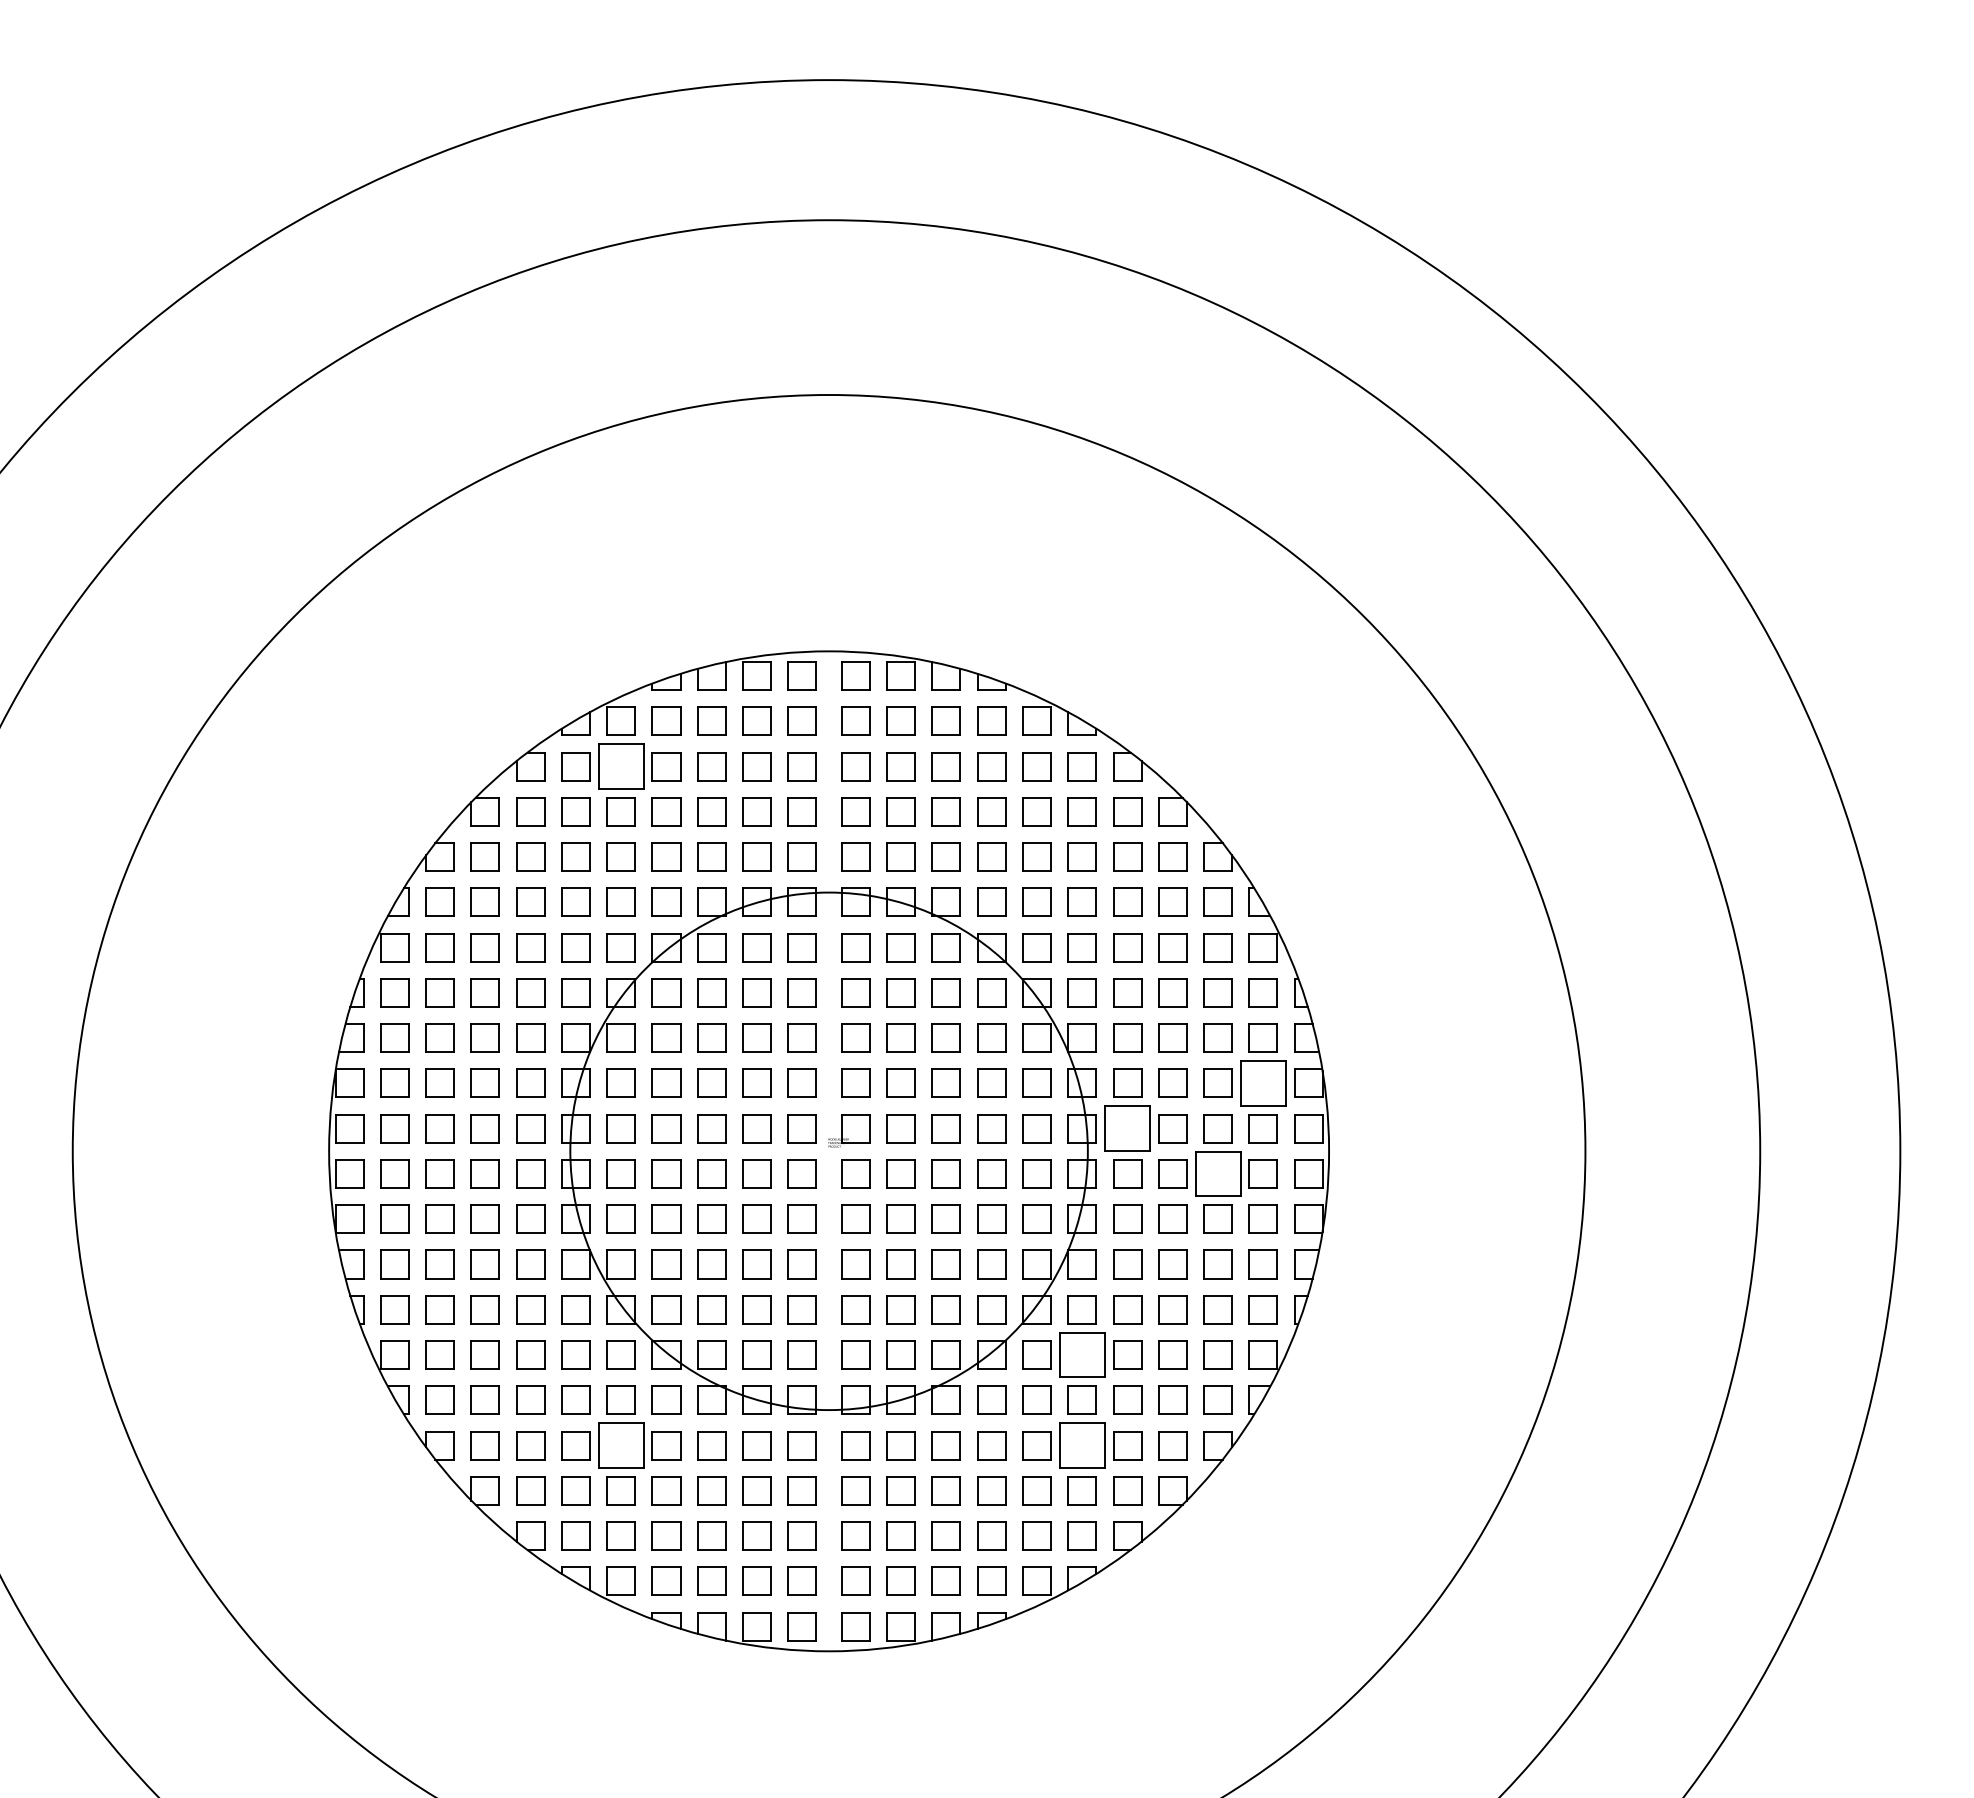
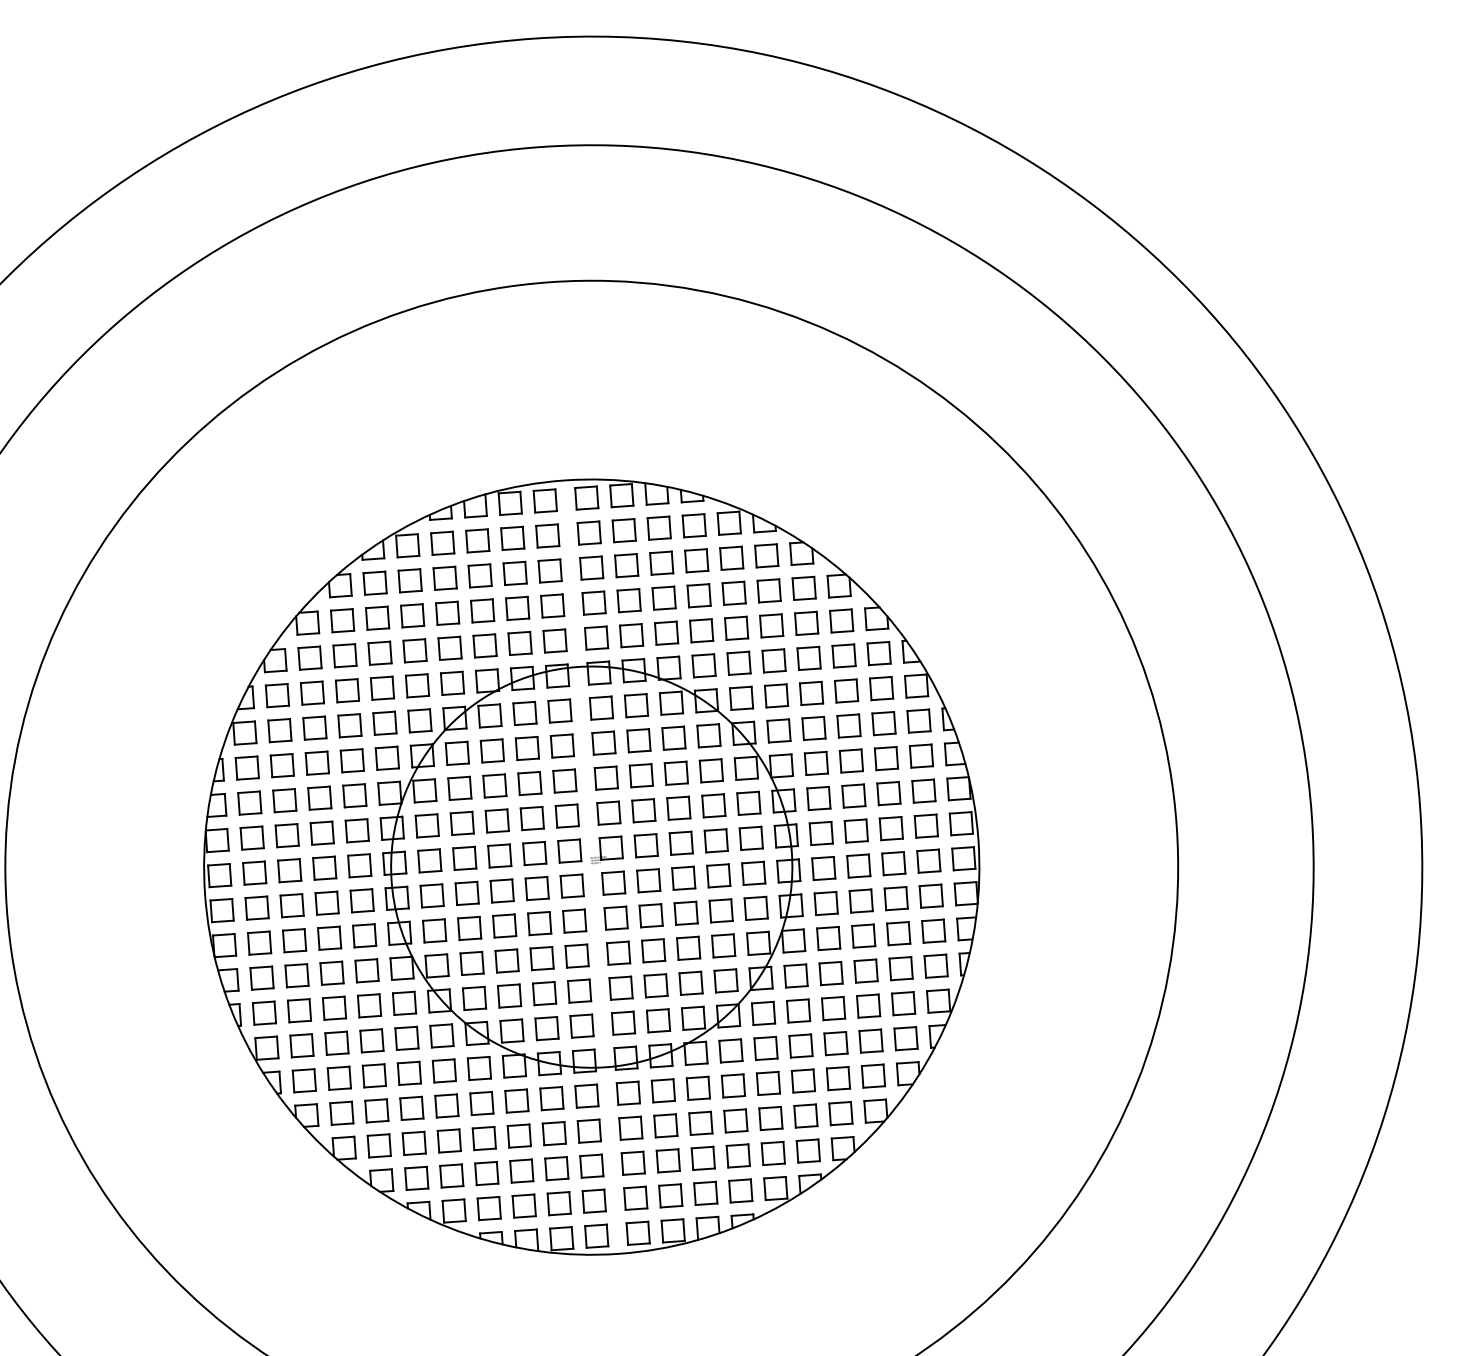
part: (620, 766) -> (409, 580), size x0.62
part: (1262, 1082) -> (923, 790), size x0.62
part: (1127, 1128) -> (821, 833), size x0.62
part: (1217, 1173) -> (893, 863), size x0.62
part: (1081, 1354) -> (797, 1010), size x0.62
part: (620, 1445) -> (446, 1105), size x0.62
part: (1081, 1445) -> (802, 1081), size x0.62

